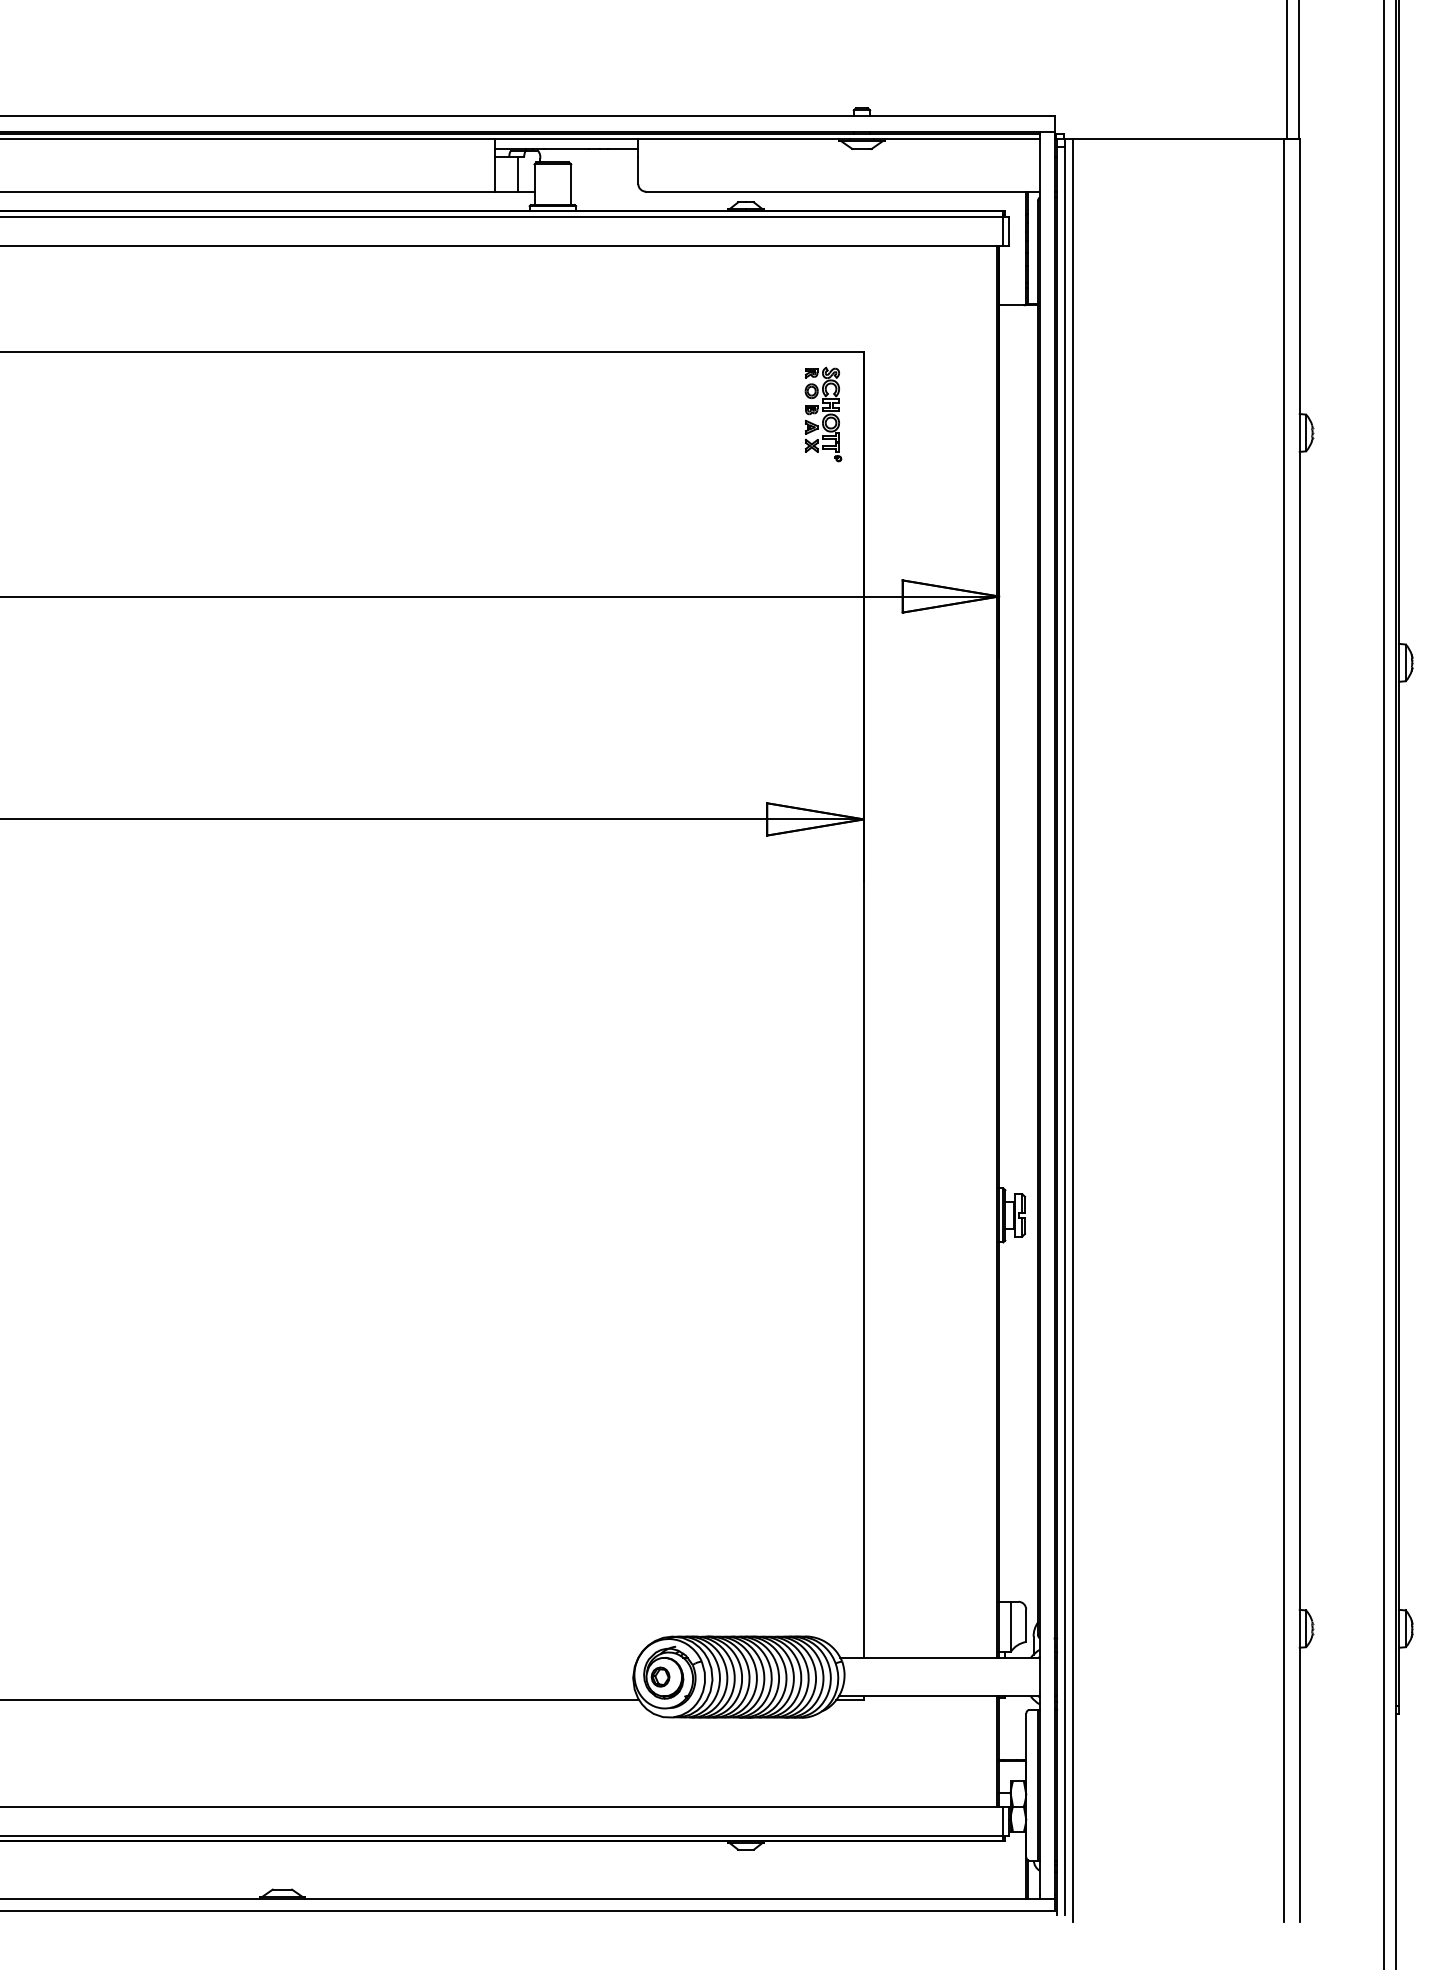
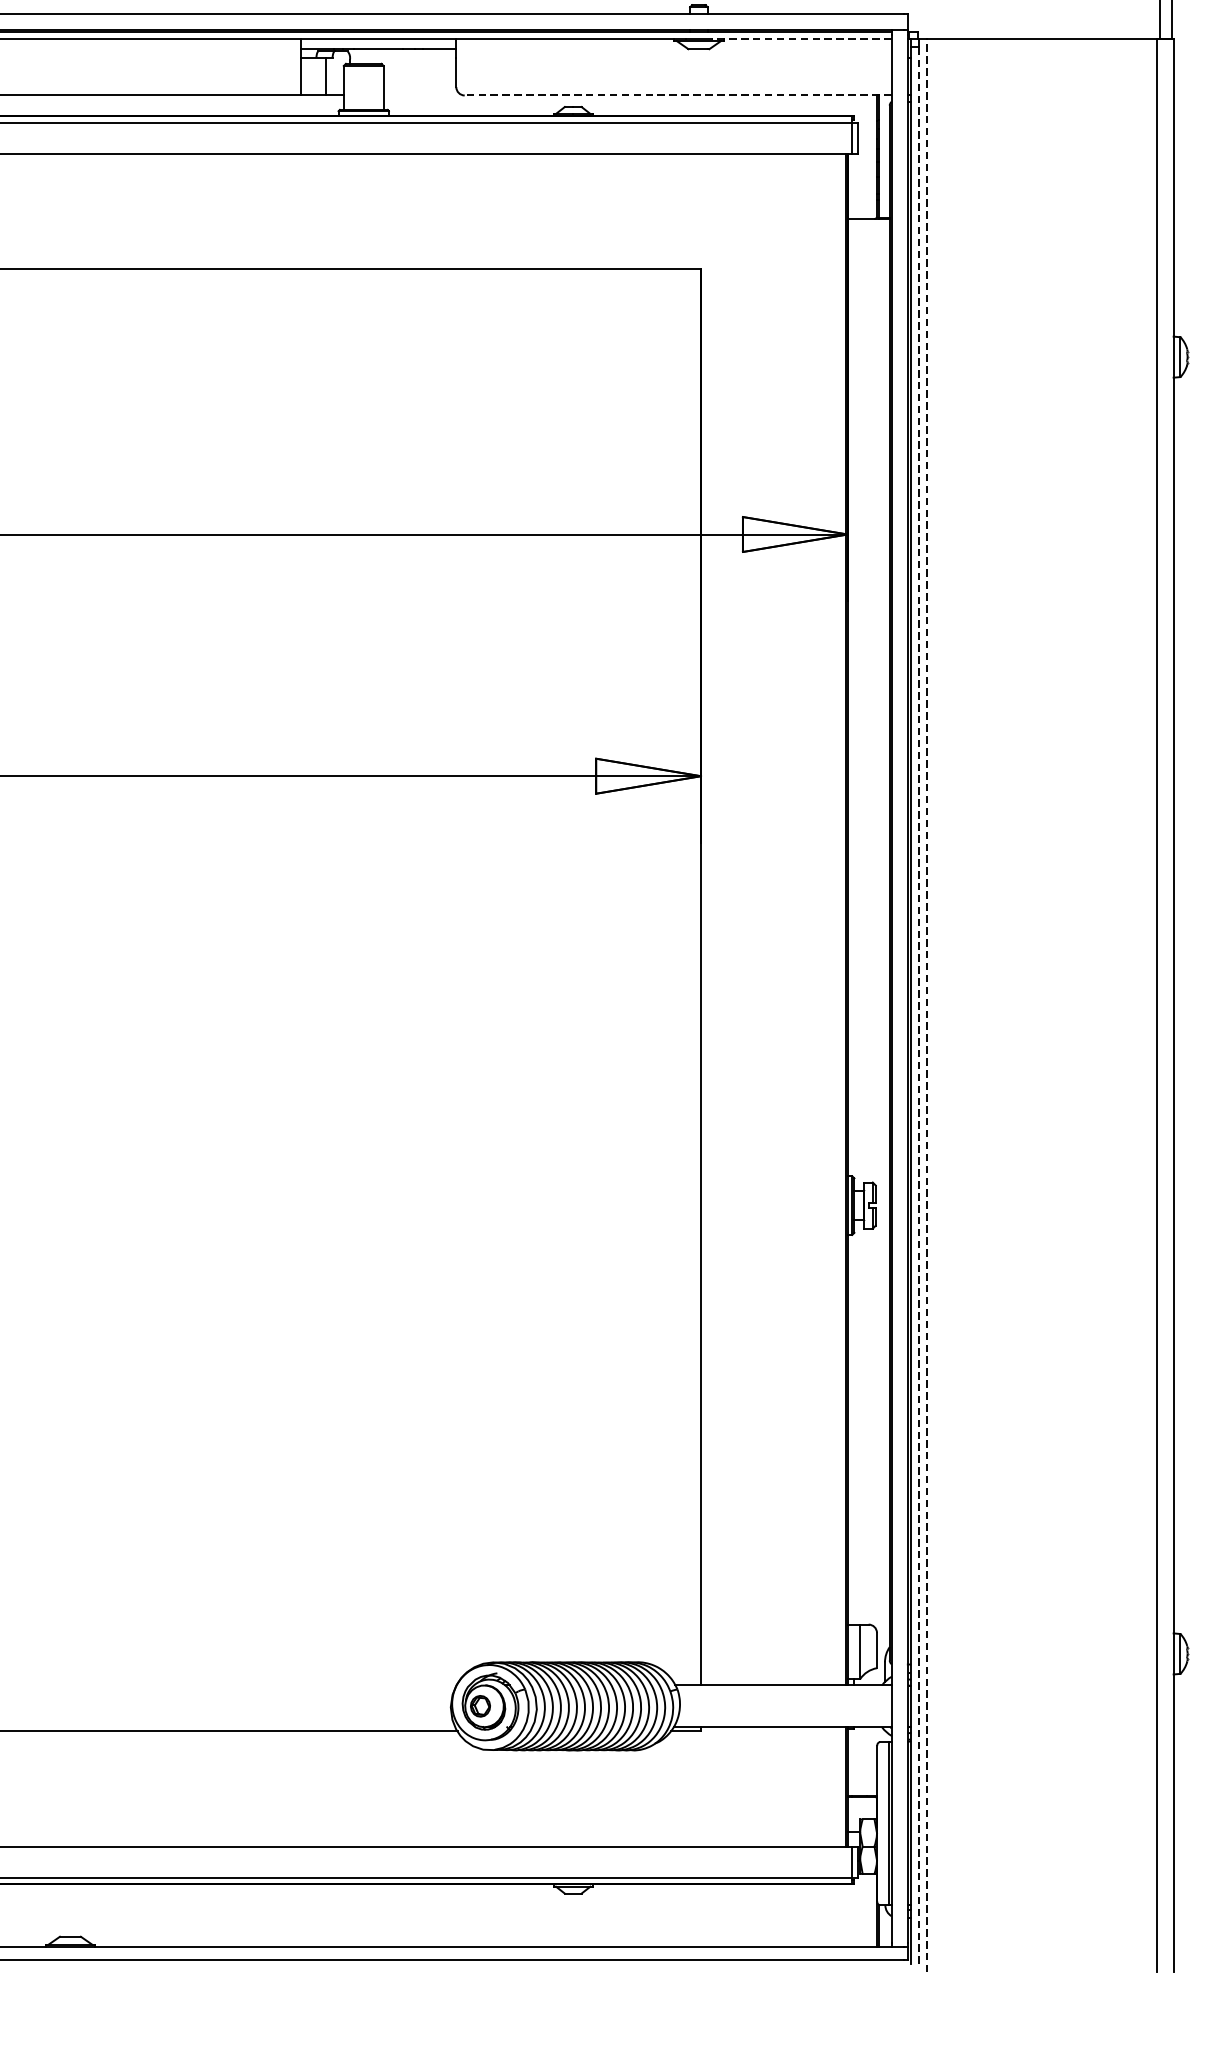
line: (956, 139) -> (801, 38), solid -> dashed
line: (842, 191) -> (677, 95), solid -> dashed
part: (823, 414) -> (657, 337), removed
line: (1064, 1030) -> (918, 1005), solid -> dashed
line: (1072, 1030) -> (927, 1005), solid -> dashed

